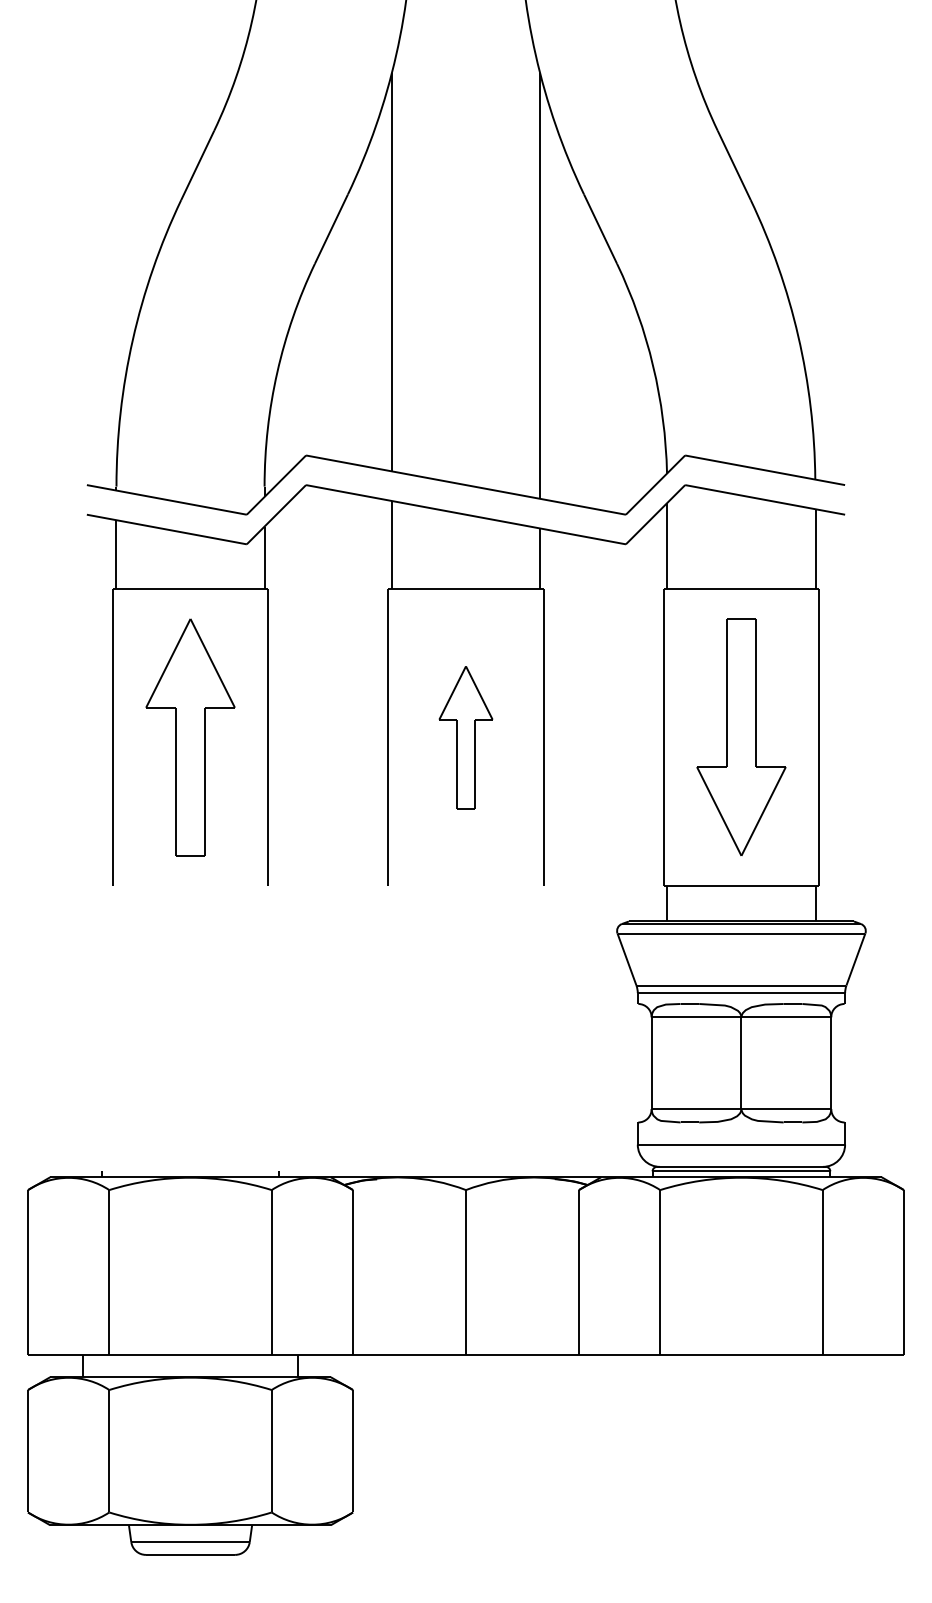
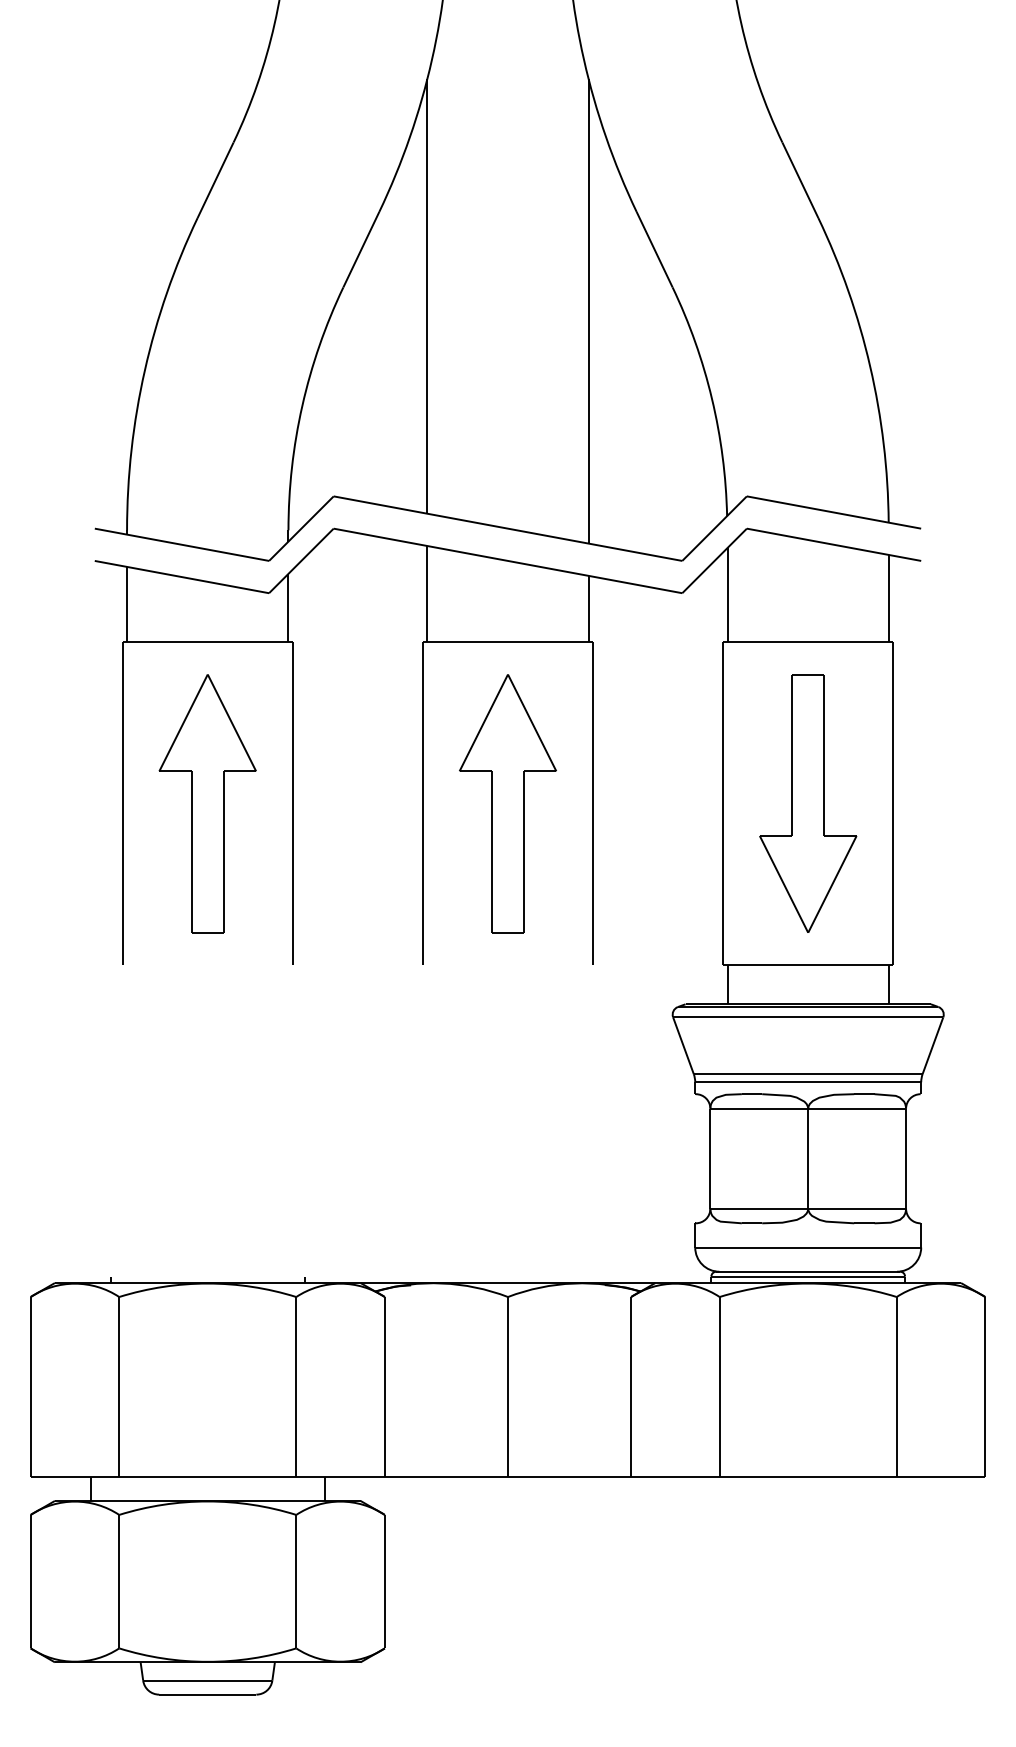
part: (465, 737) -> (507, 803), size x1.67

